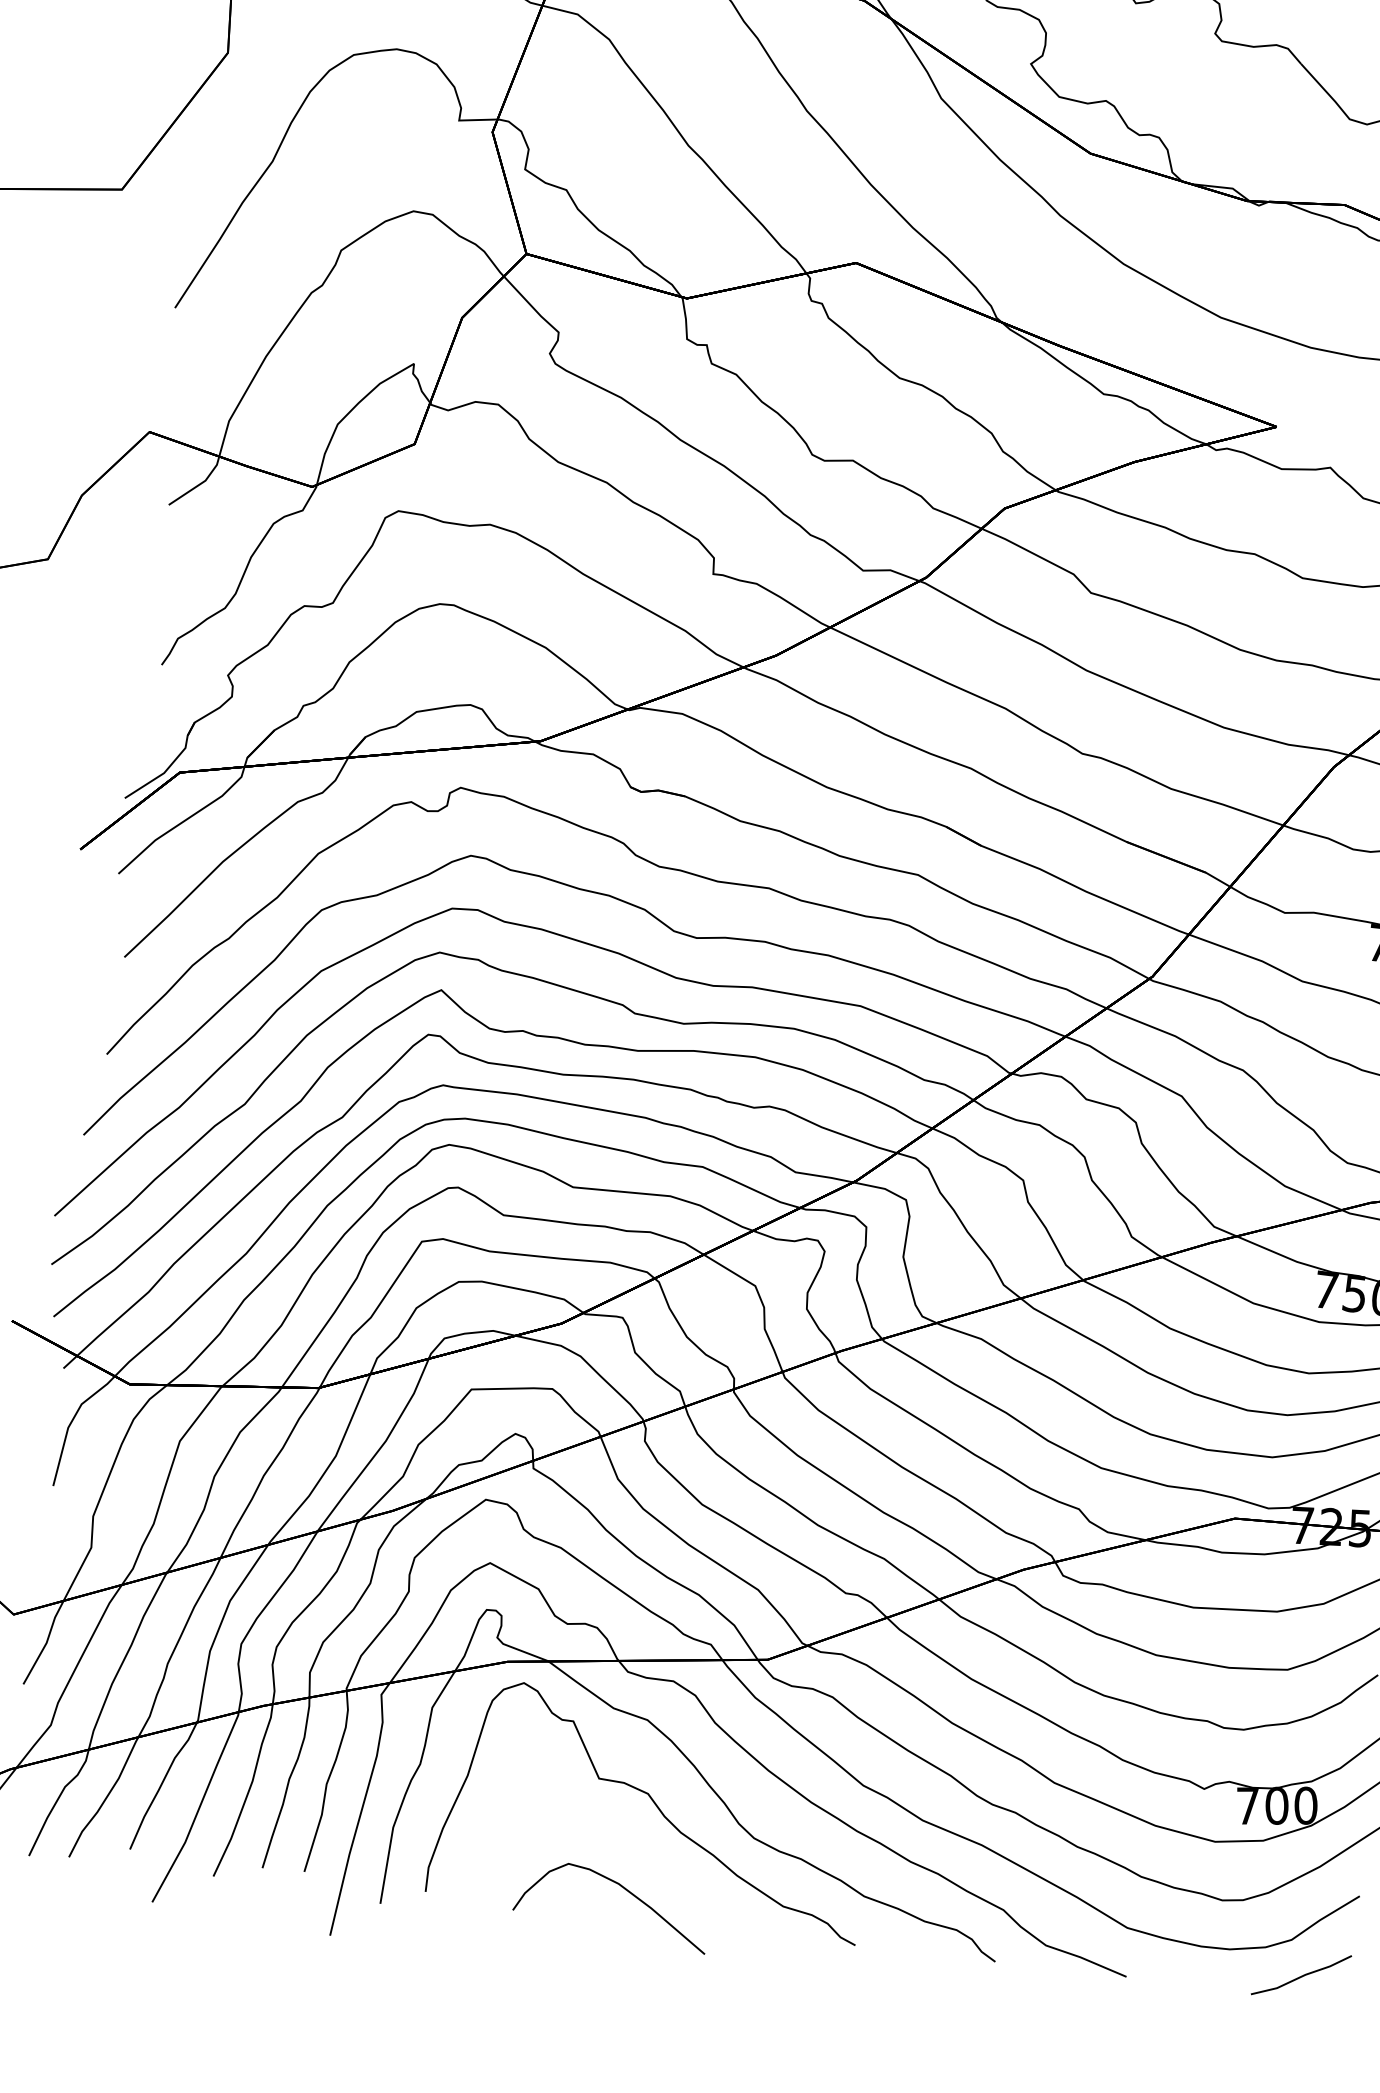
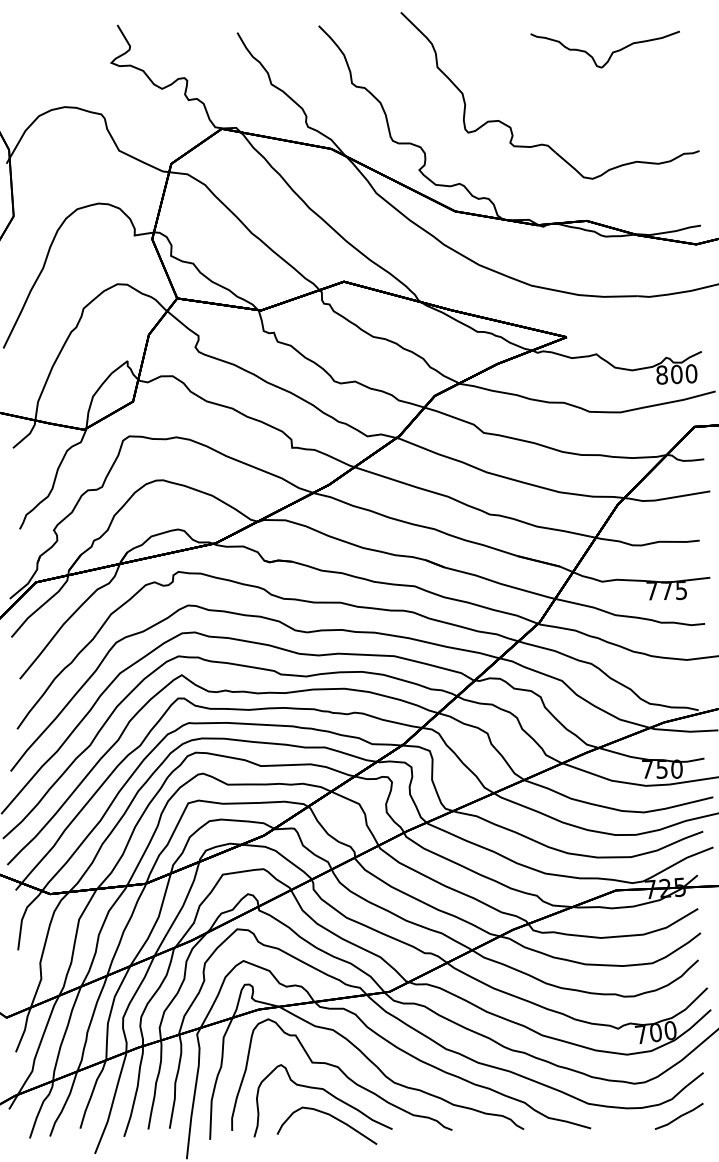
curve: (620, 1842) -> (327, 1093), added

